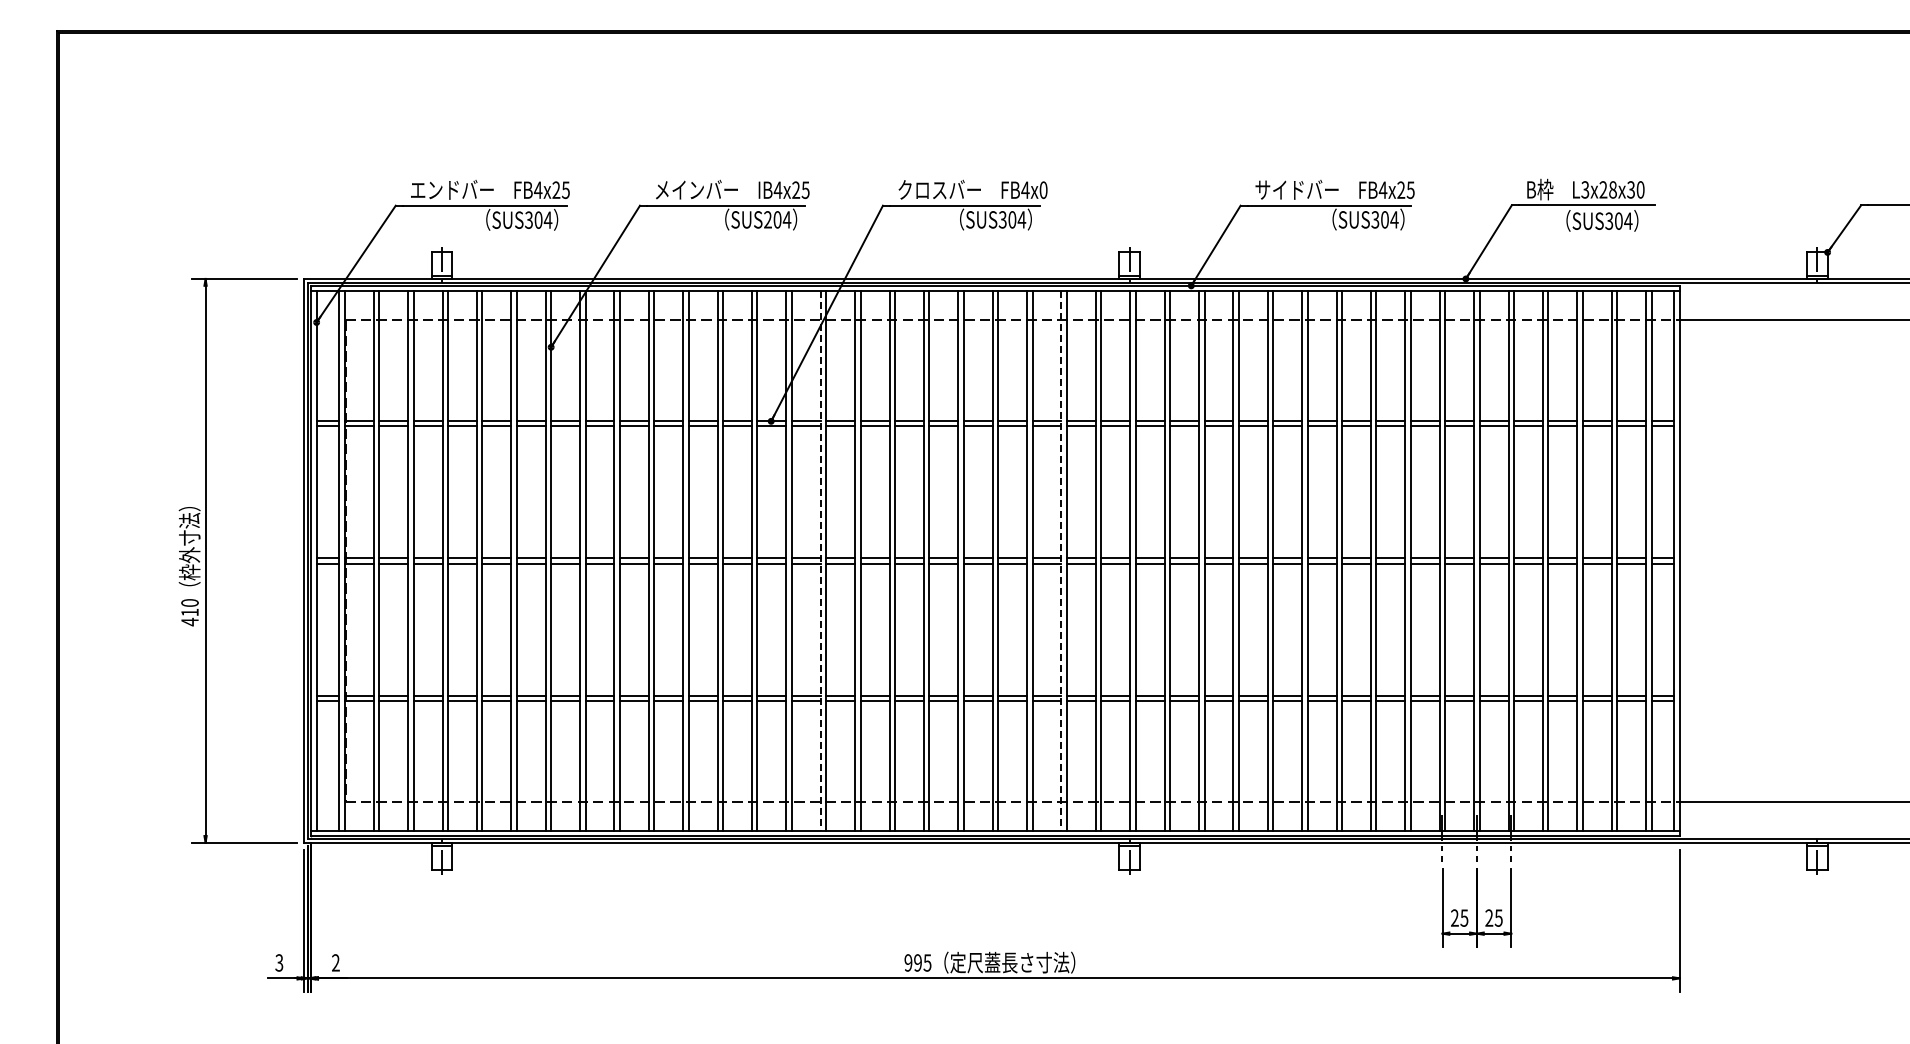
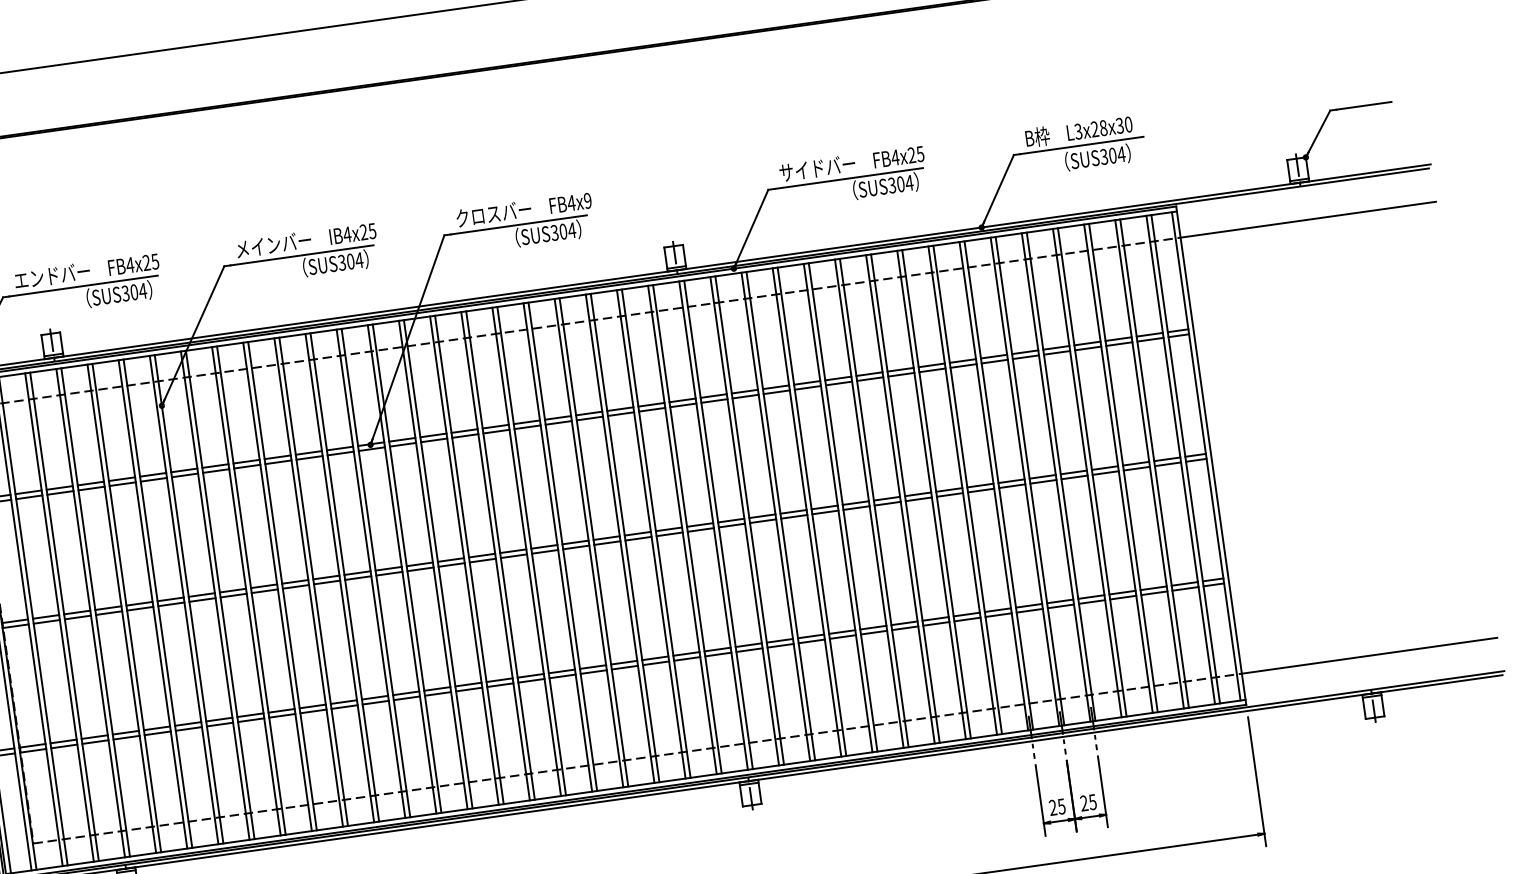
text: (1043, 189) -> (587, 200), FB4x0 -> FB4x9
text: (767, 219) -> (341, 262), SUS204 -> SUS304
line: (820, 560) -> (432, 564), dashed -> solid
line: (1061, 560) -> (651, 533), dashed -> solid

